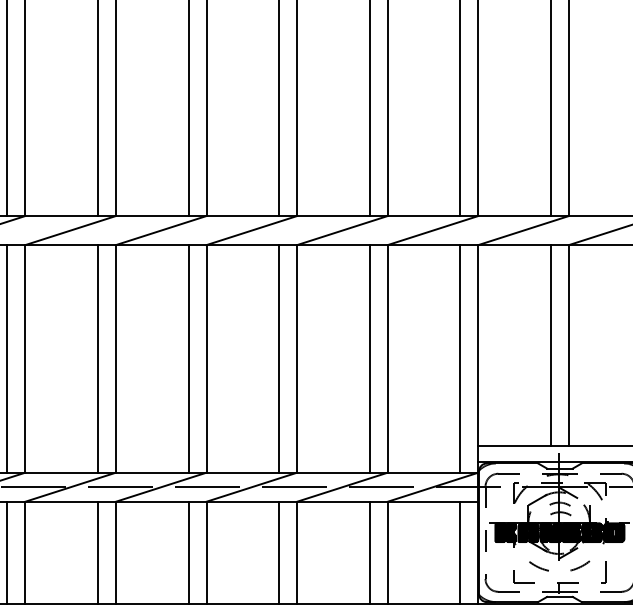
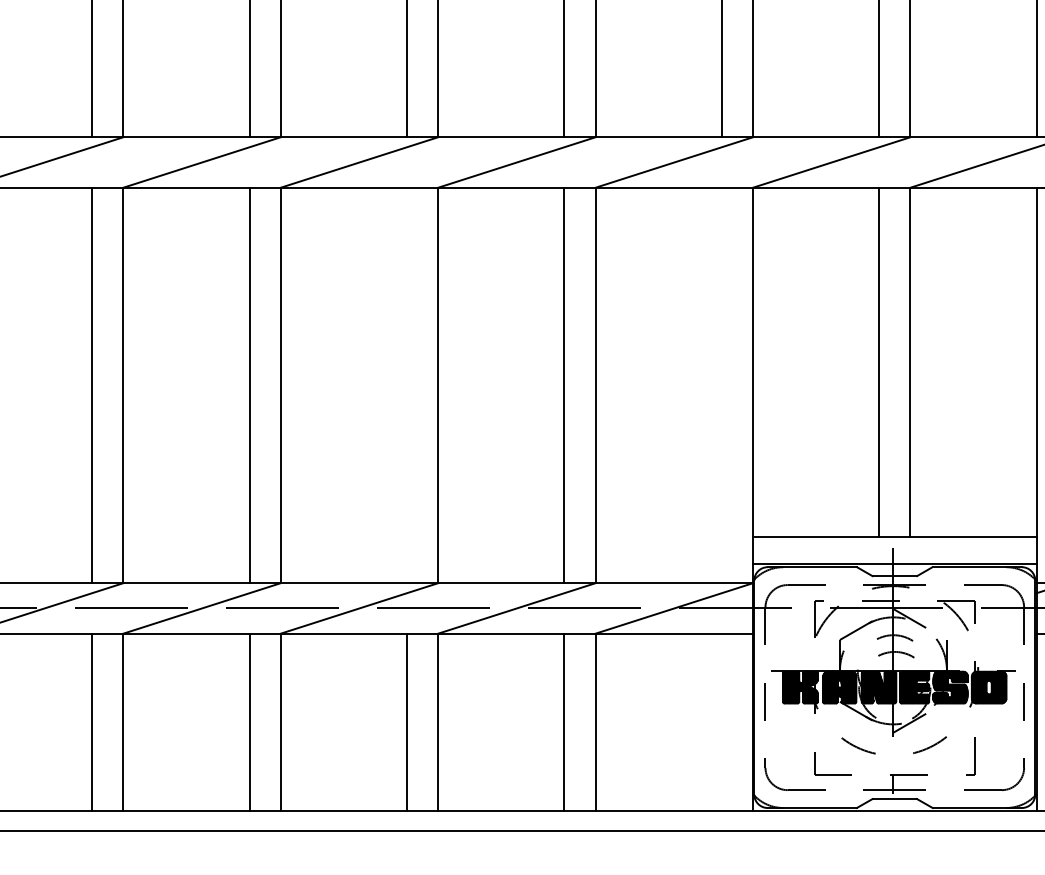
line: (279, 358) -> (407, 384), removed
line: (460, 358) -> (721, 384), removed
line: (460, 552) -> (721, 721), removed

